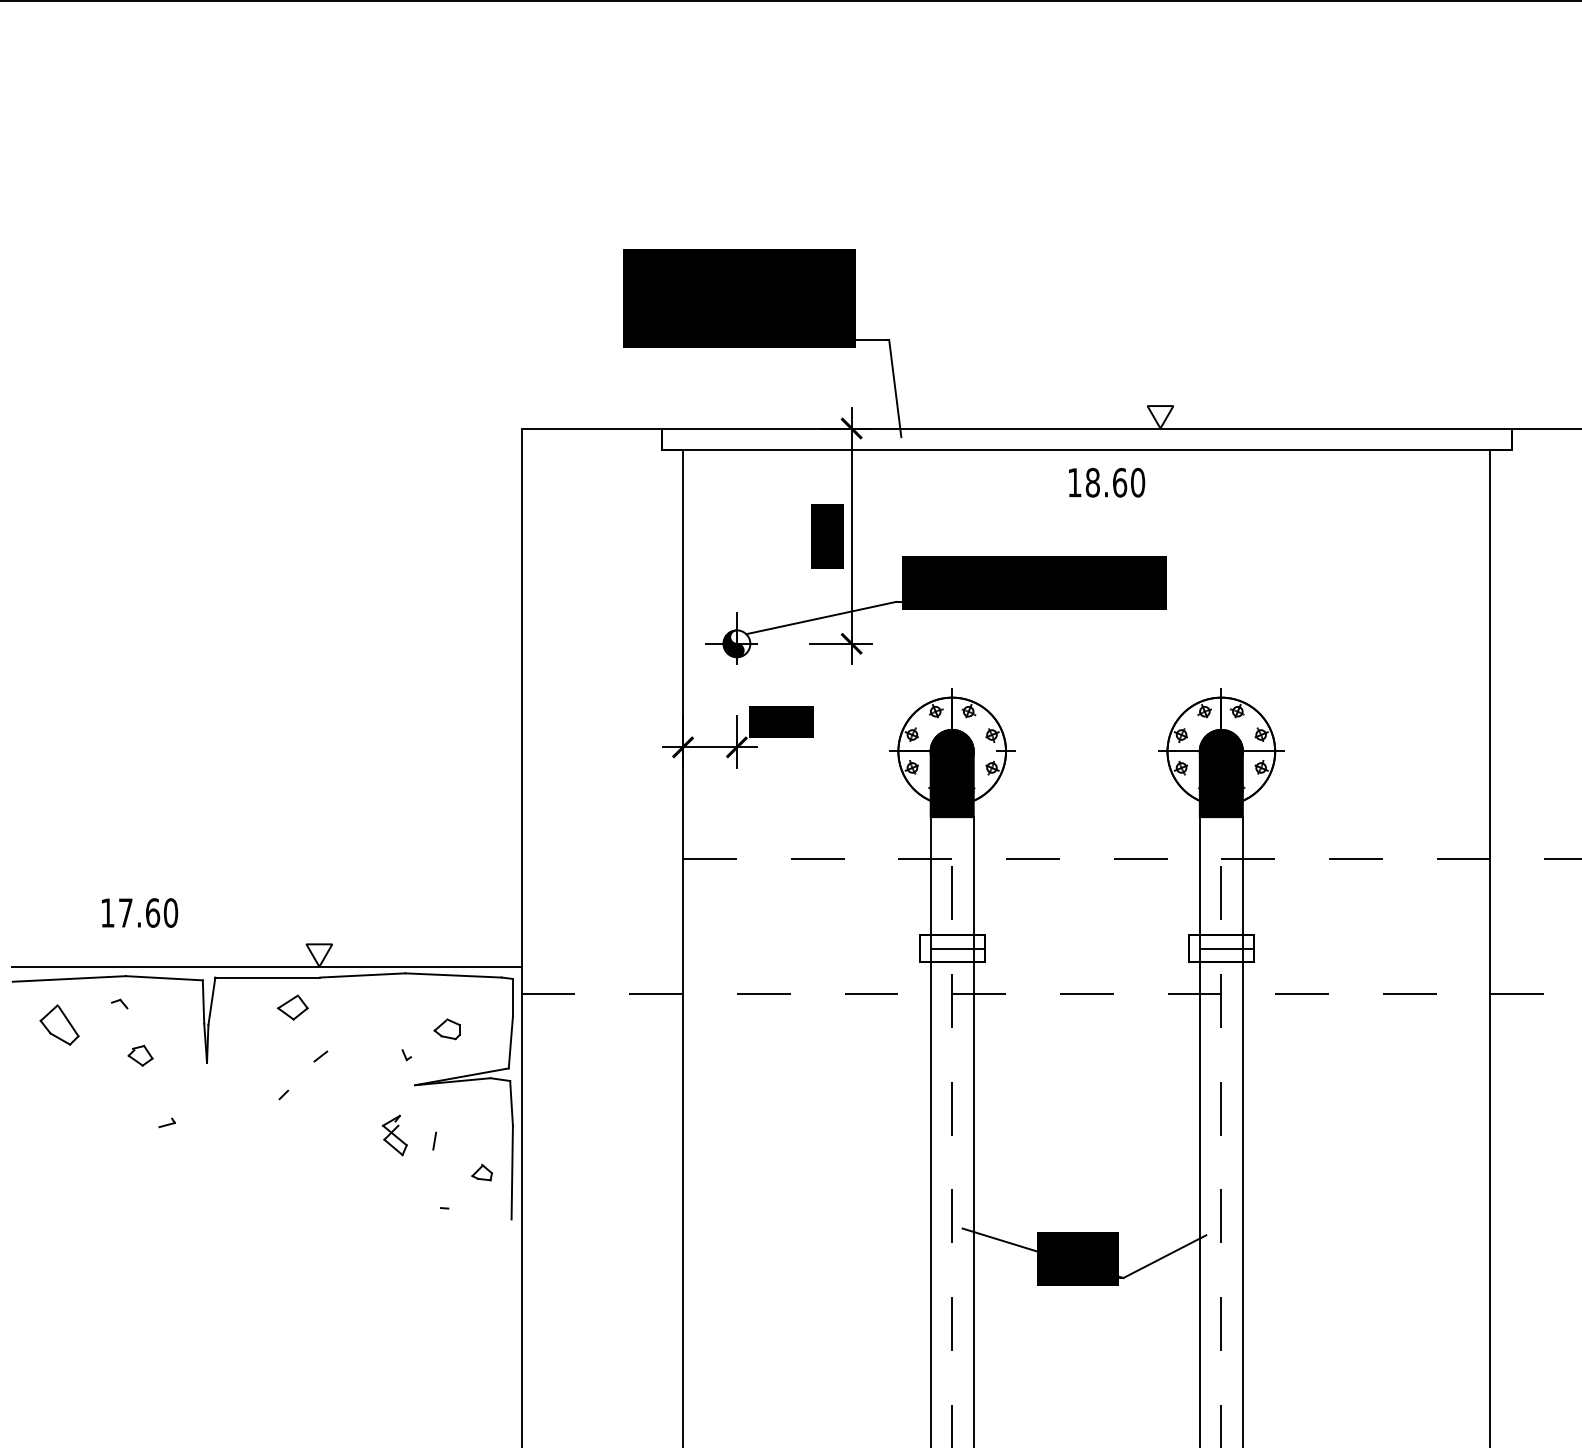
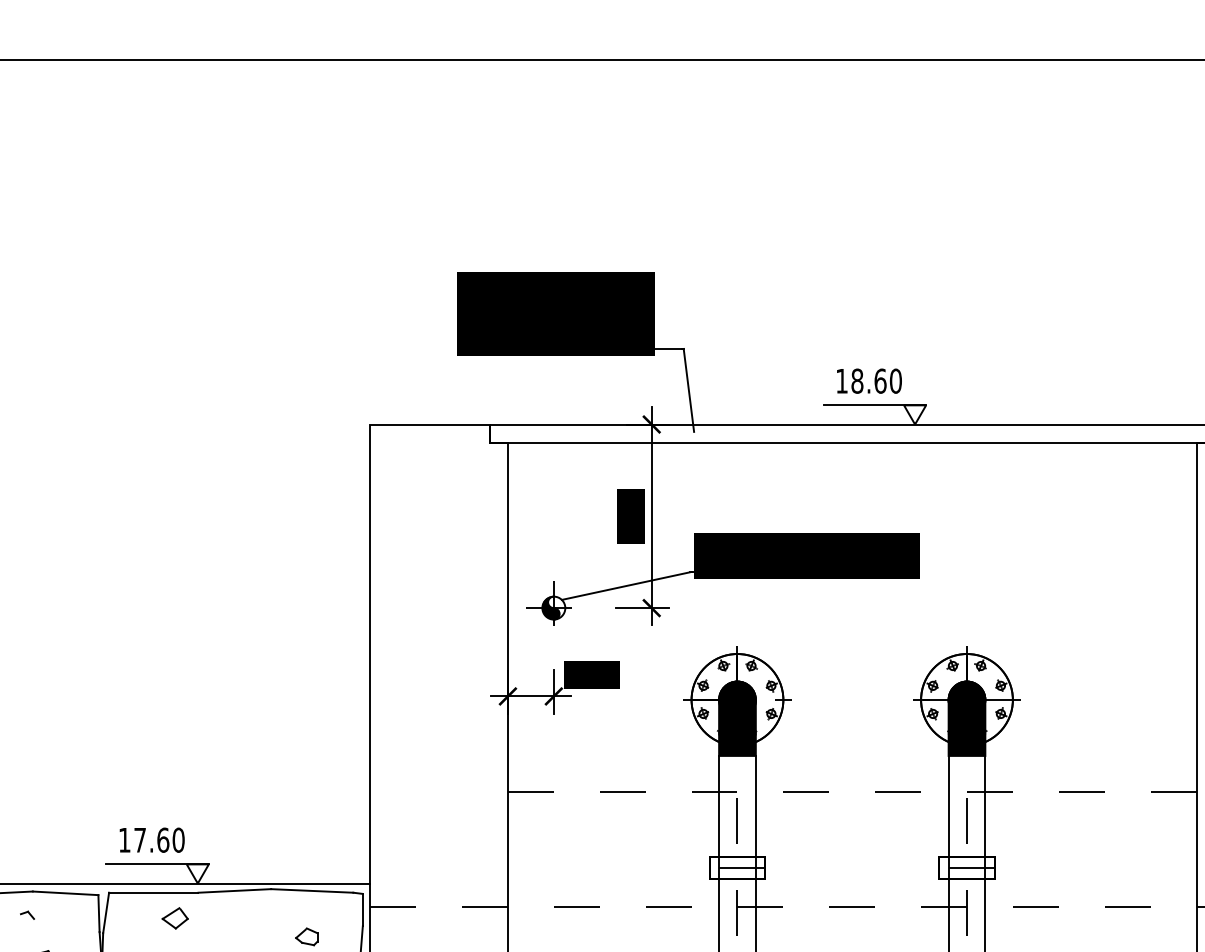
line: (1113, 406) -> (875, 405), added
text: (1107, 482) -> (869, 380), moved
text: (140, 912) -> (152, 839), moved
line: (272, 944) -> (157, 864), added

